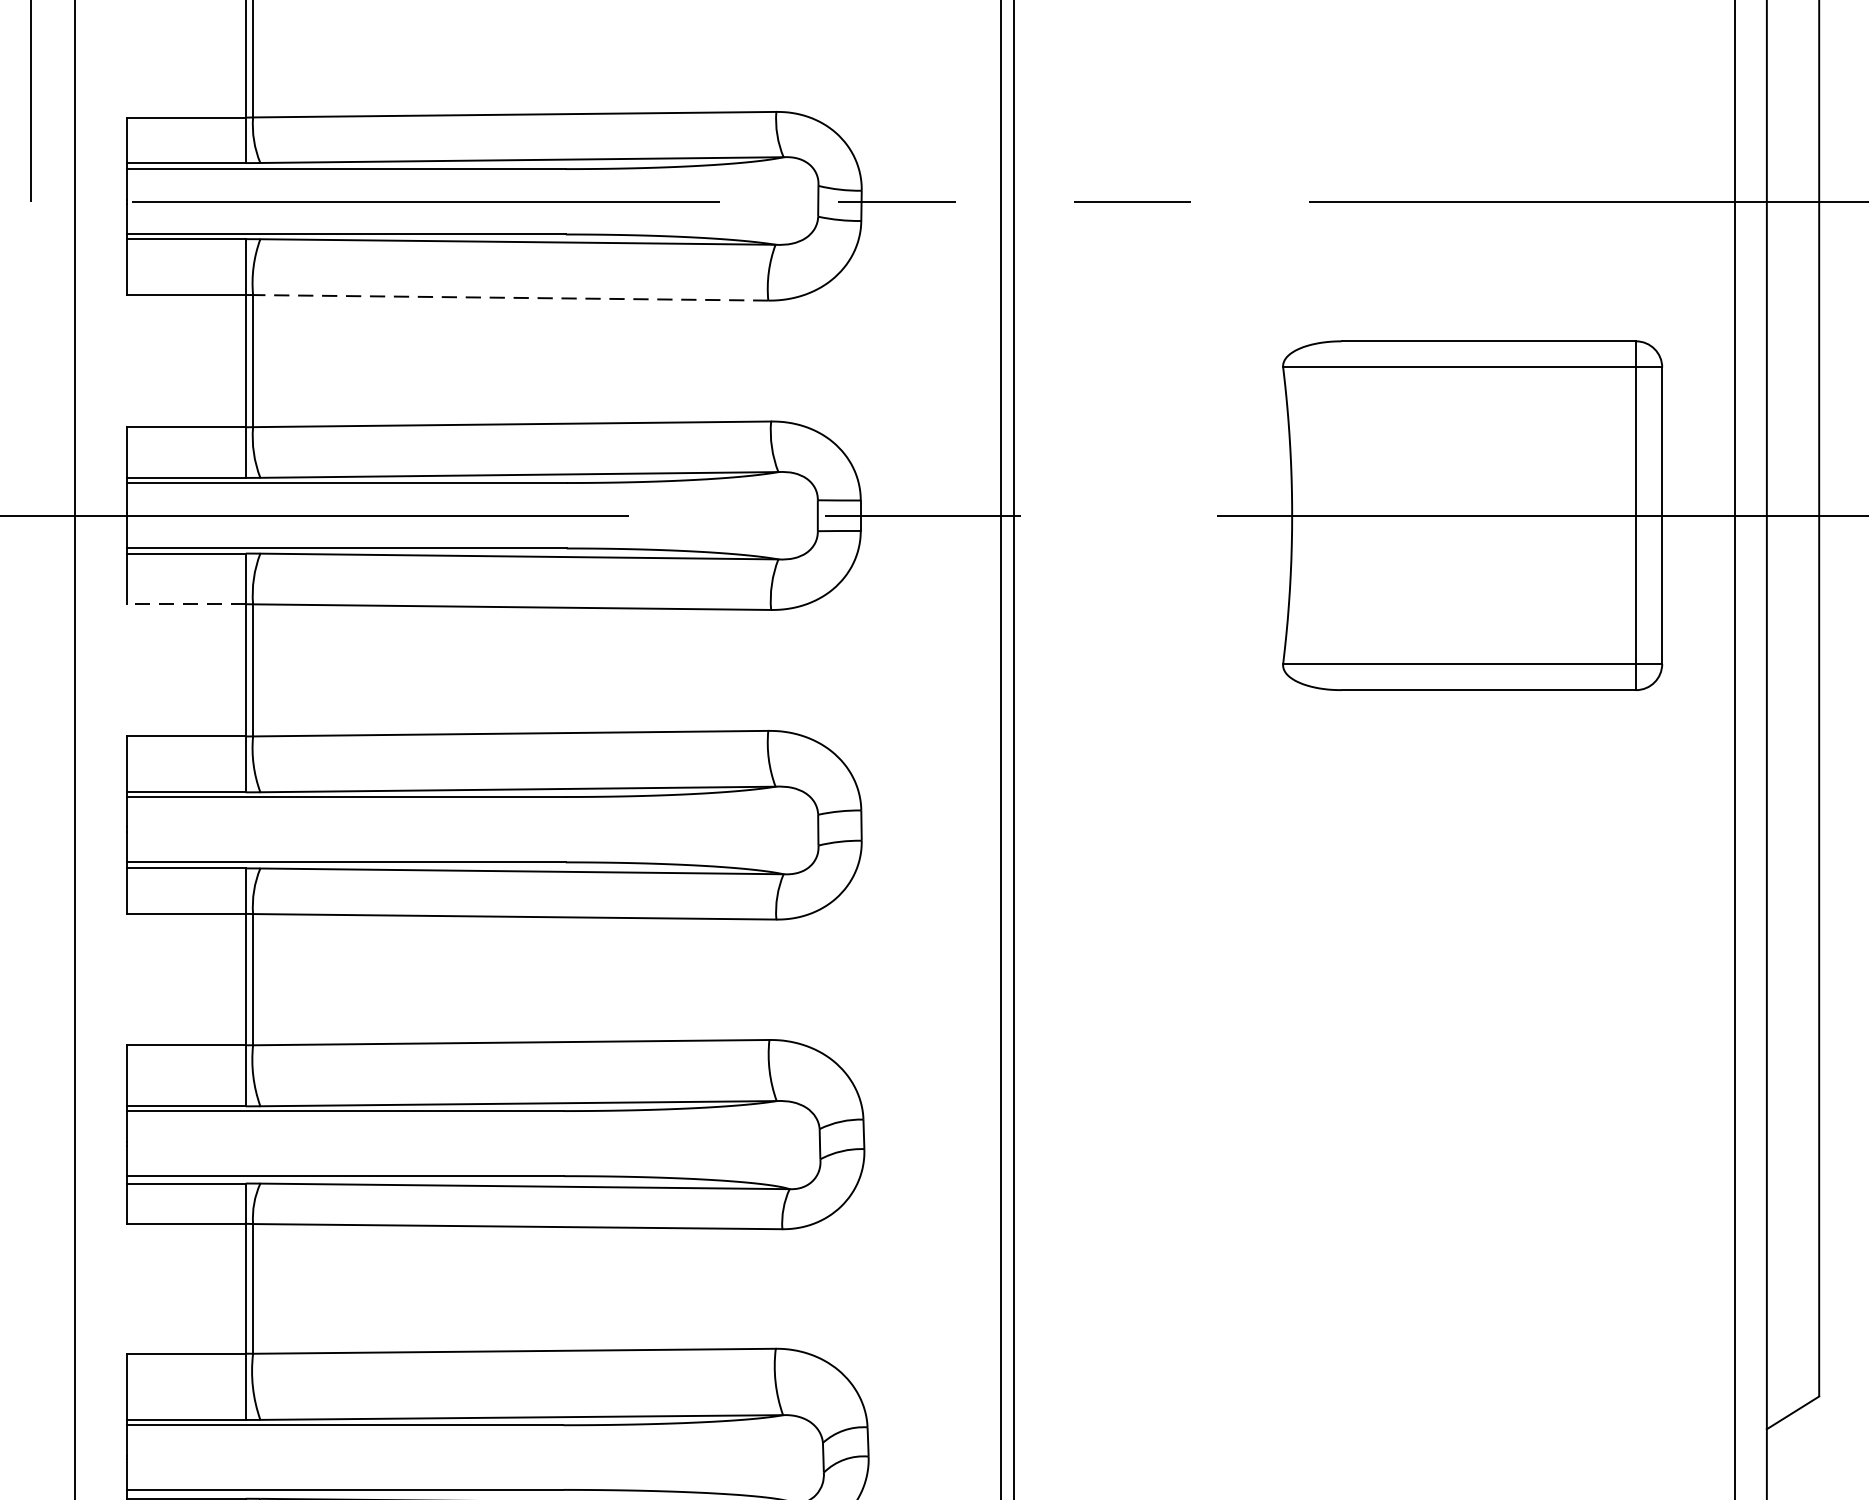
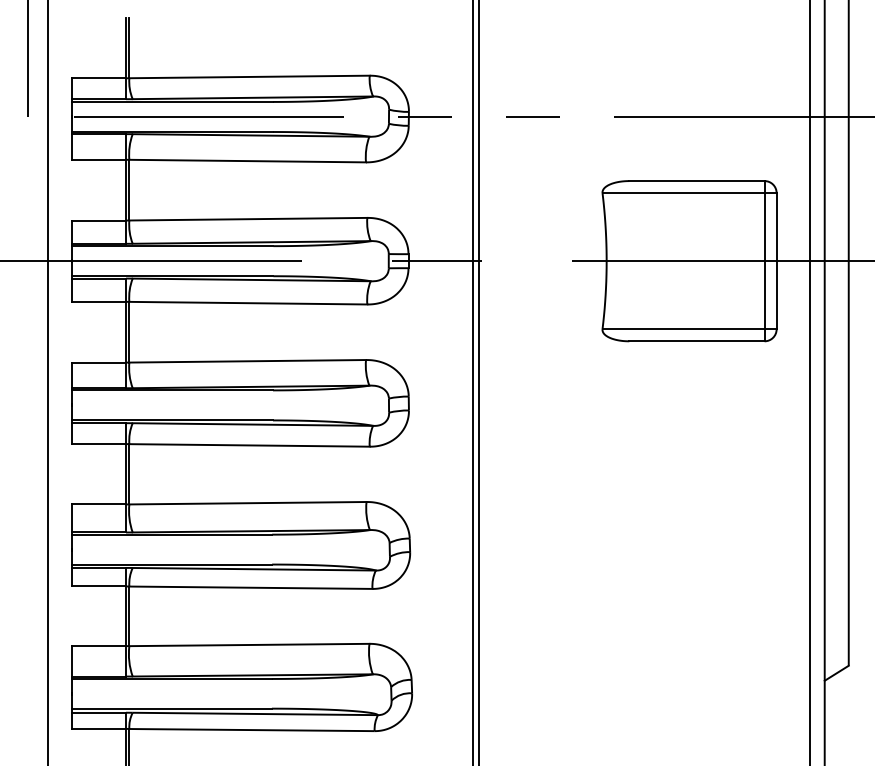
line: (510, 298) -> (247, 161), dashed -> solid
line: (185, 603) -> (98, 301), dashed -> solid

